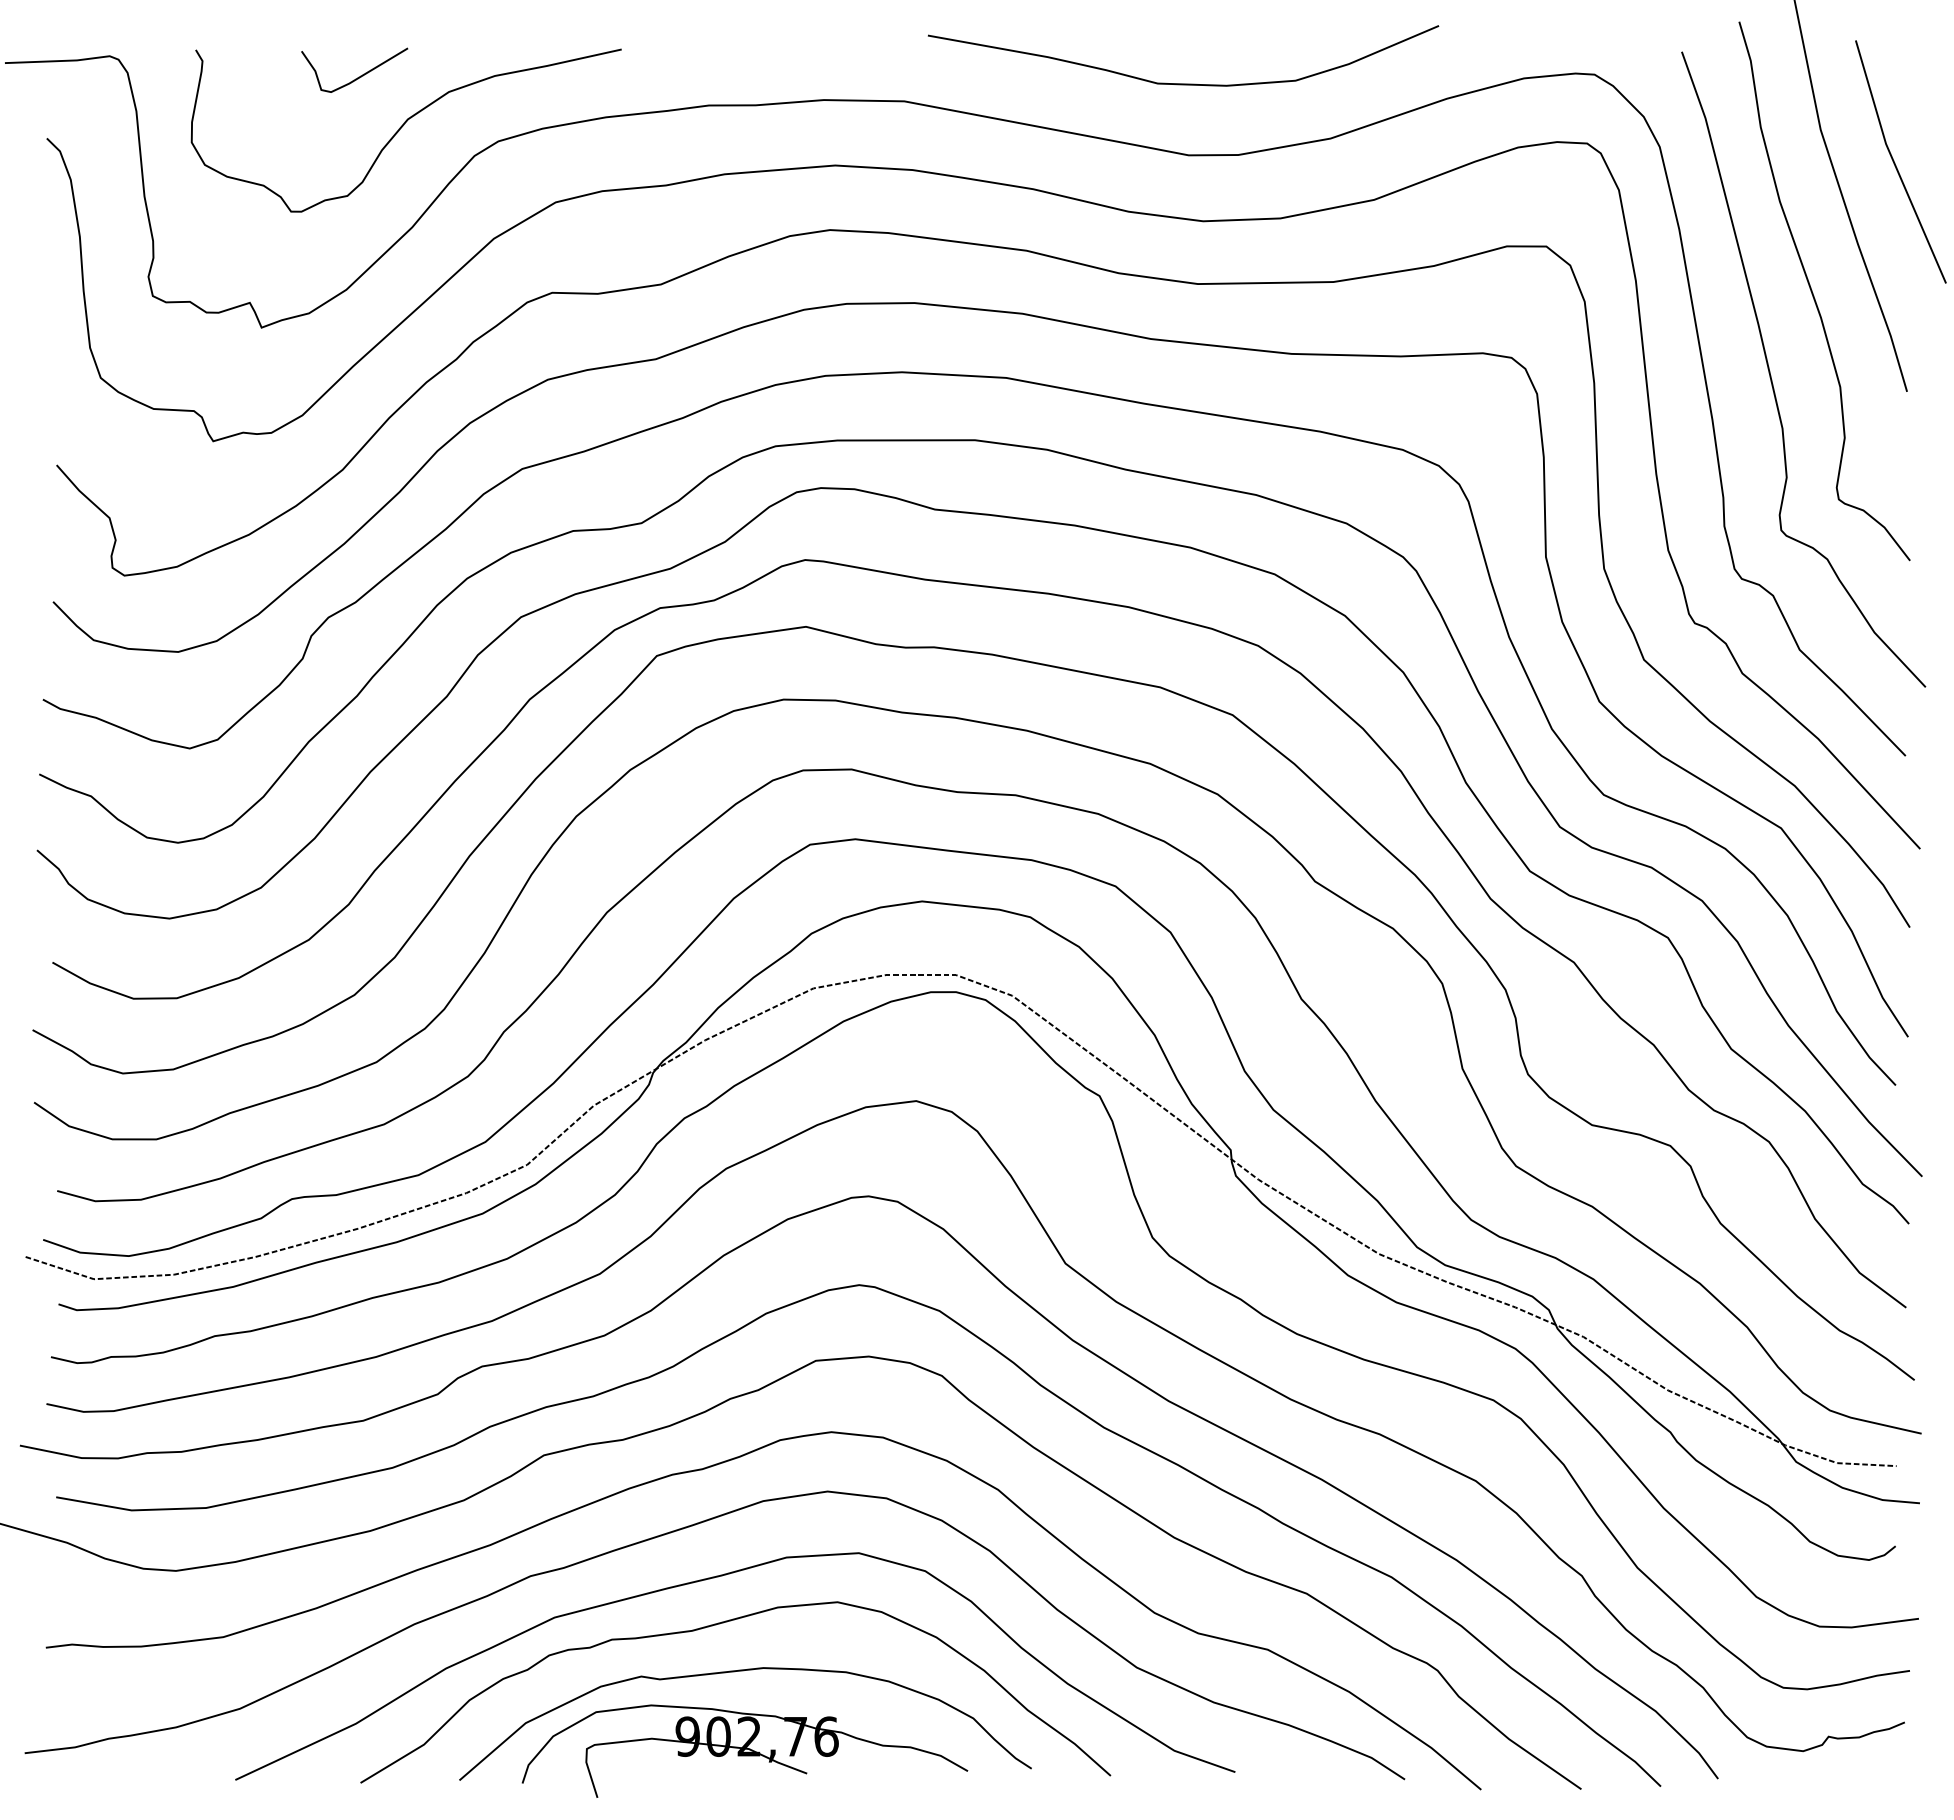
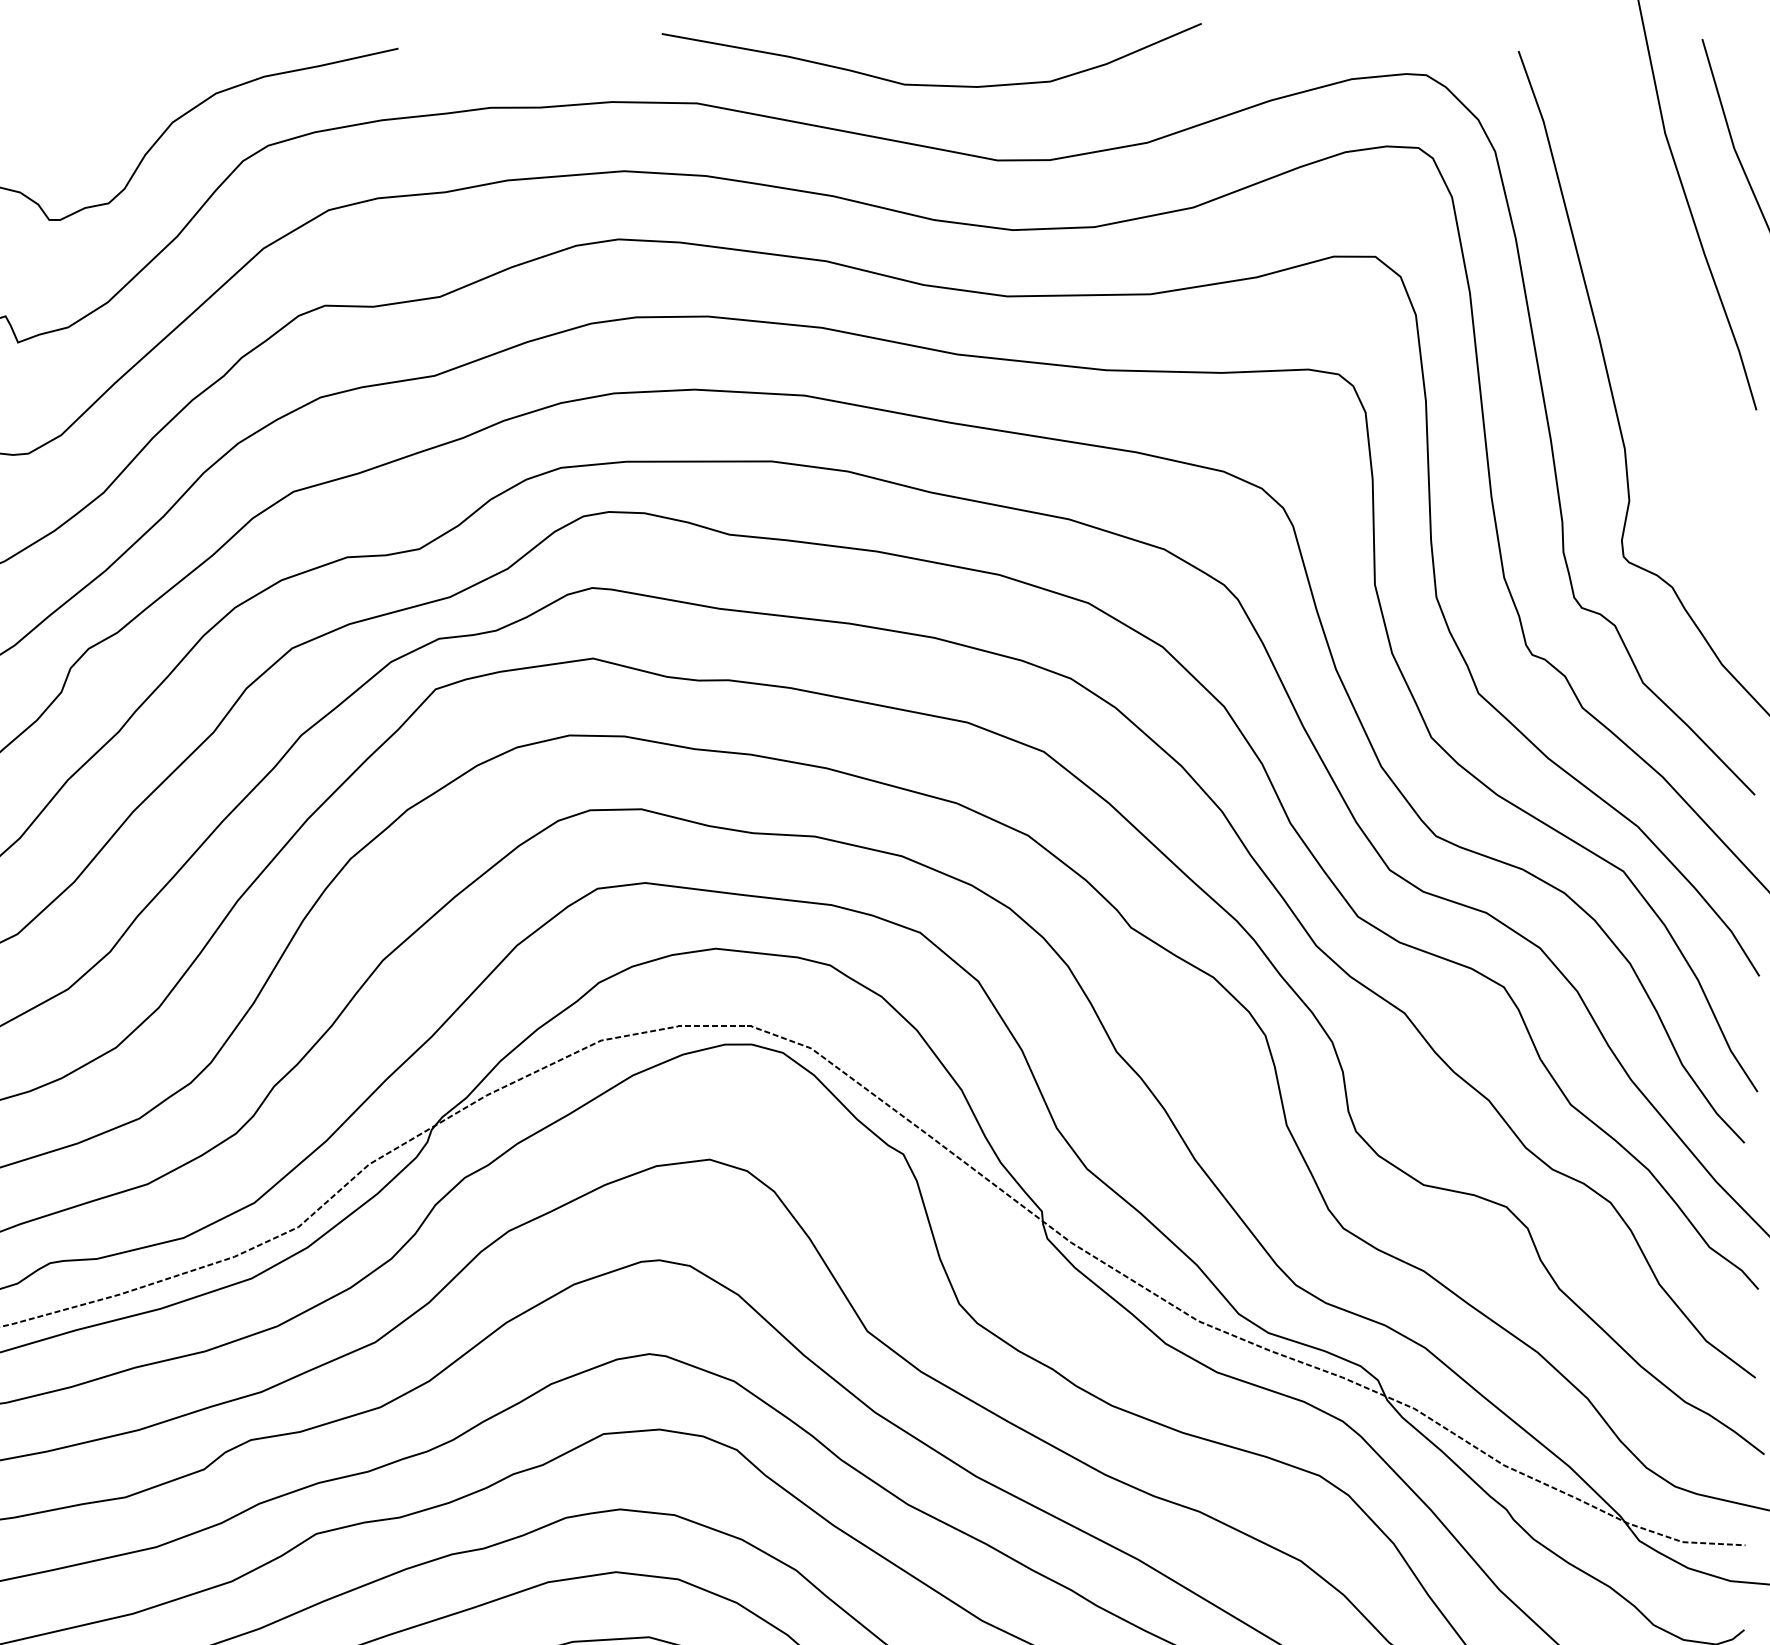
curve: (360, 75) -> (122, 76), removed
curve: (1183, 83) -> (931, 84), moved
curve: (1814, 295) -> (1658, 308), removed

